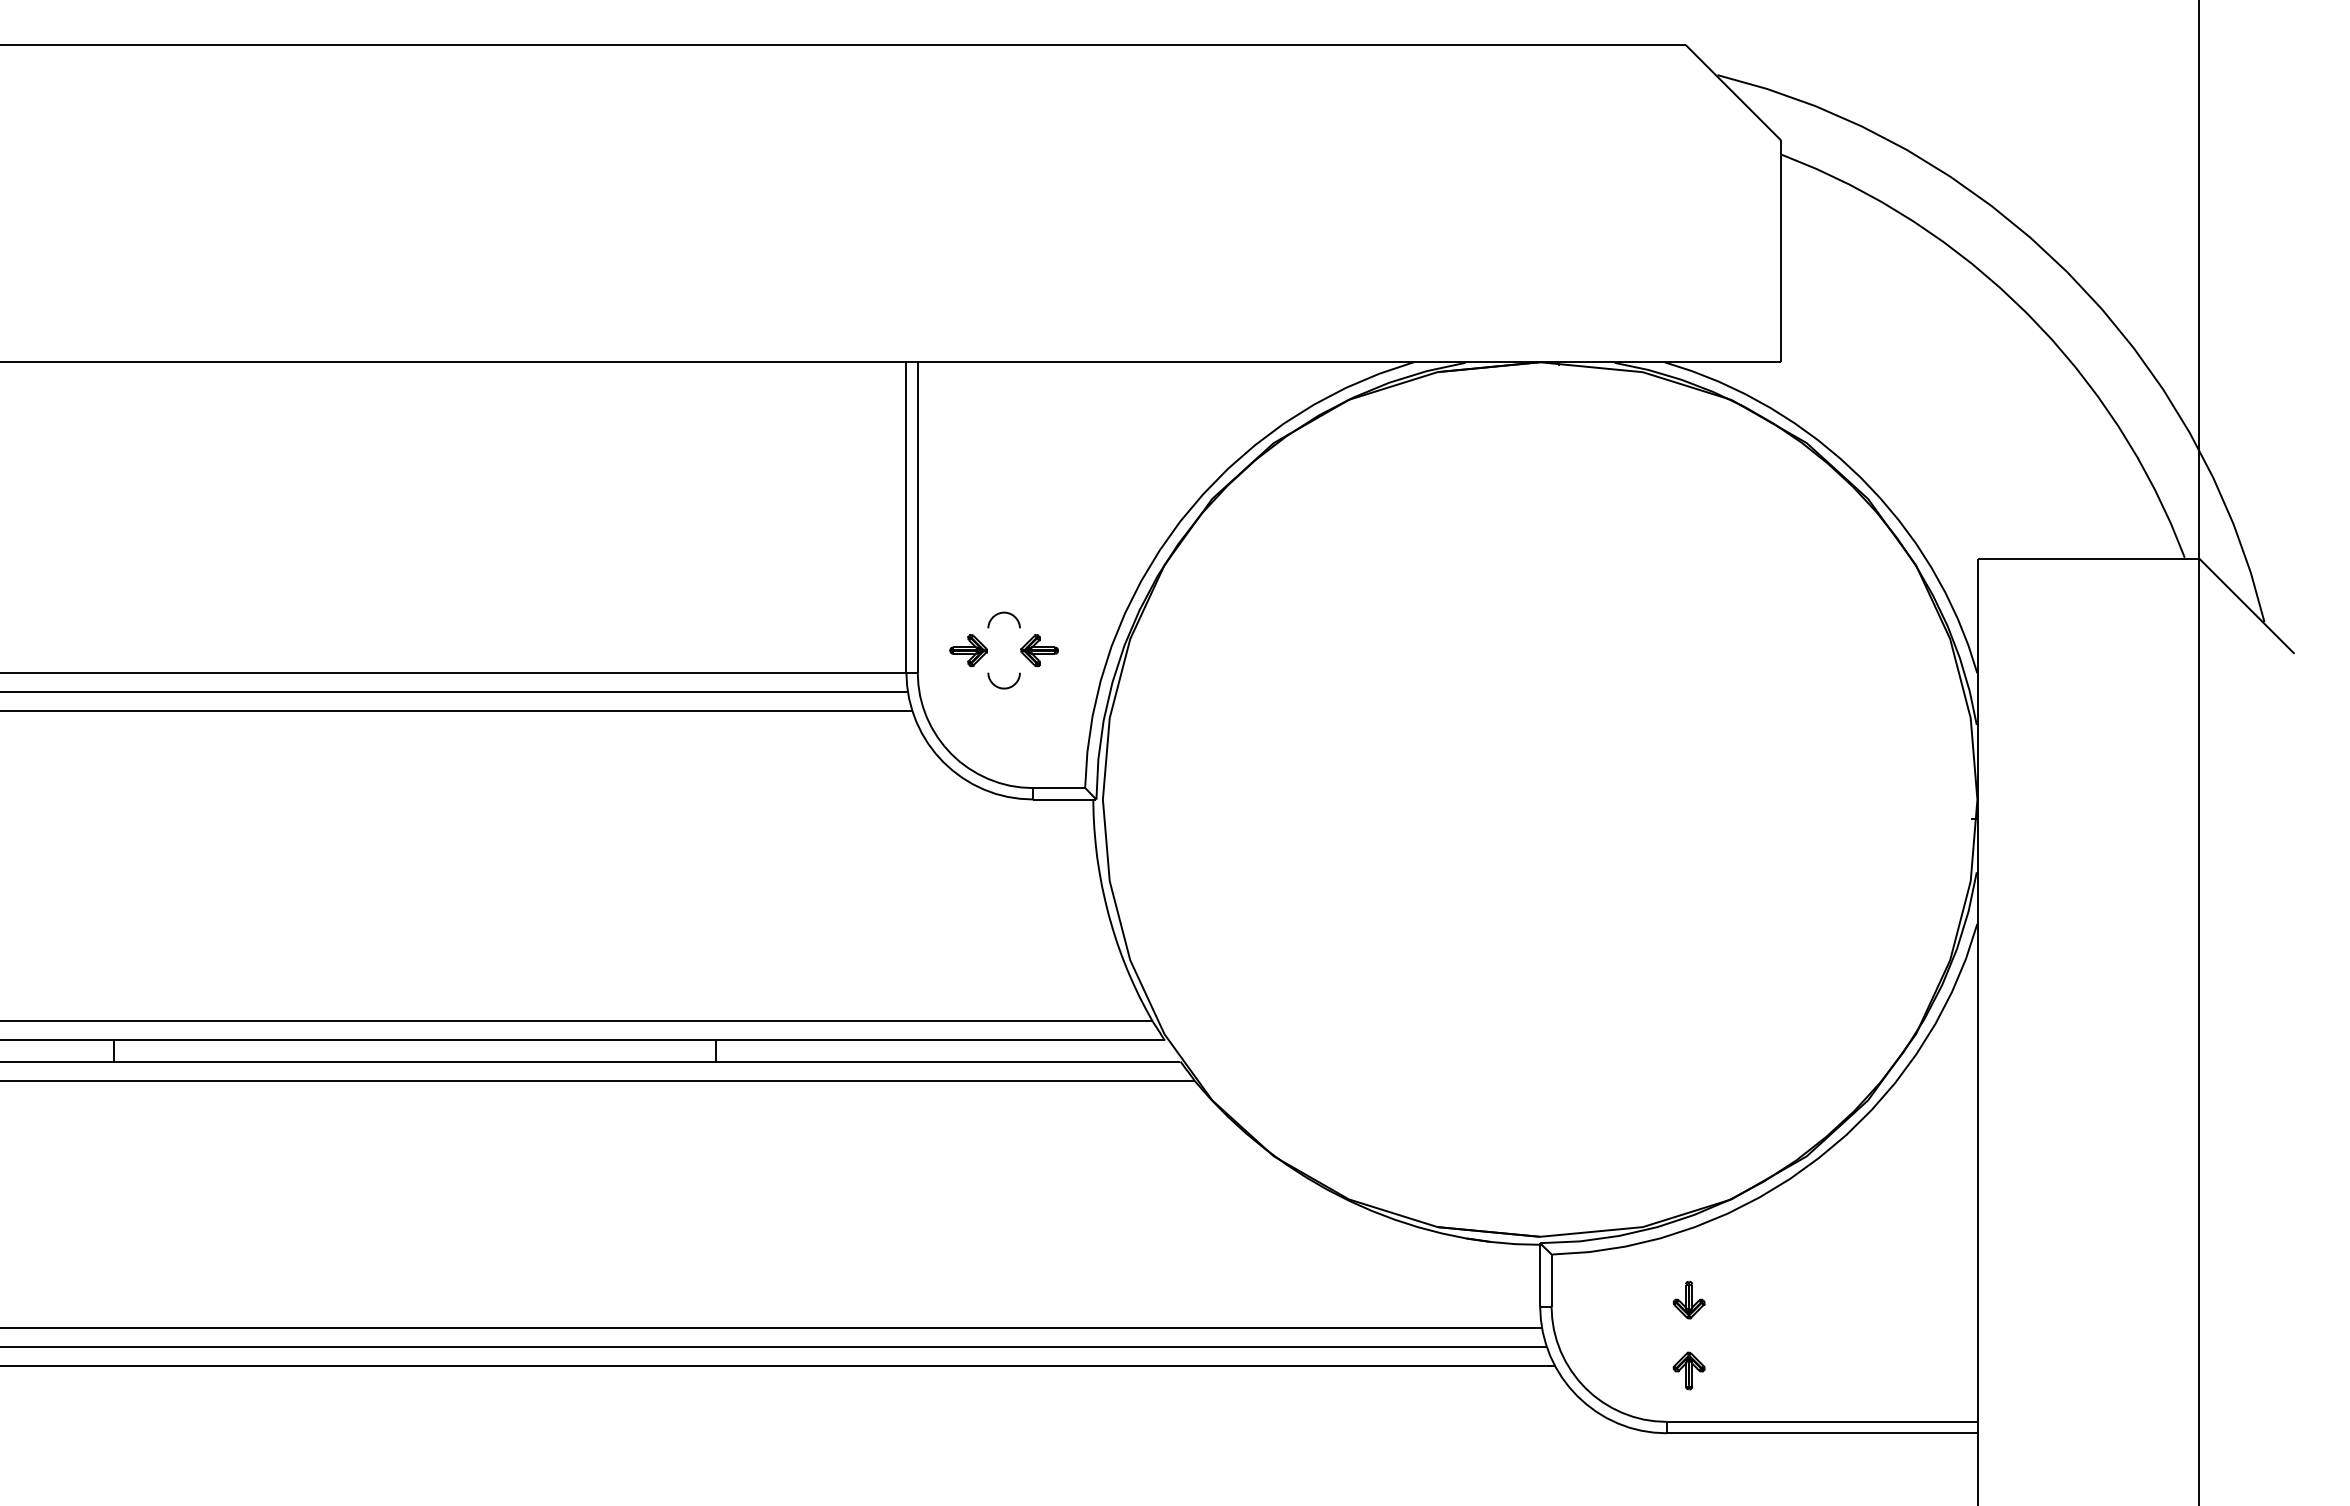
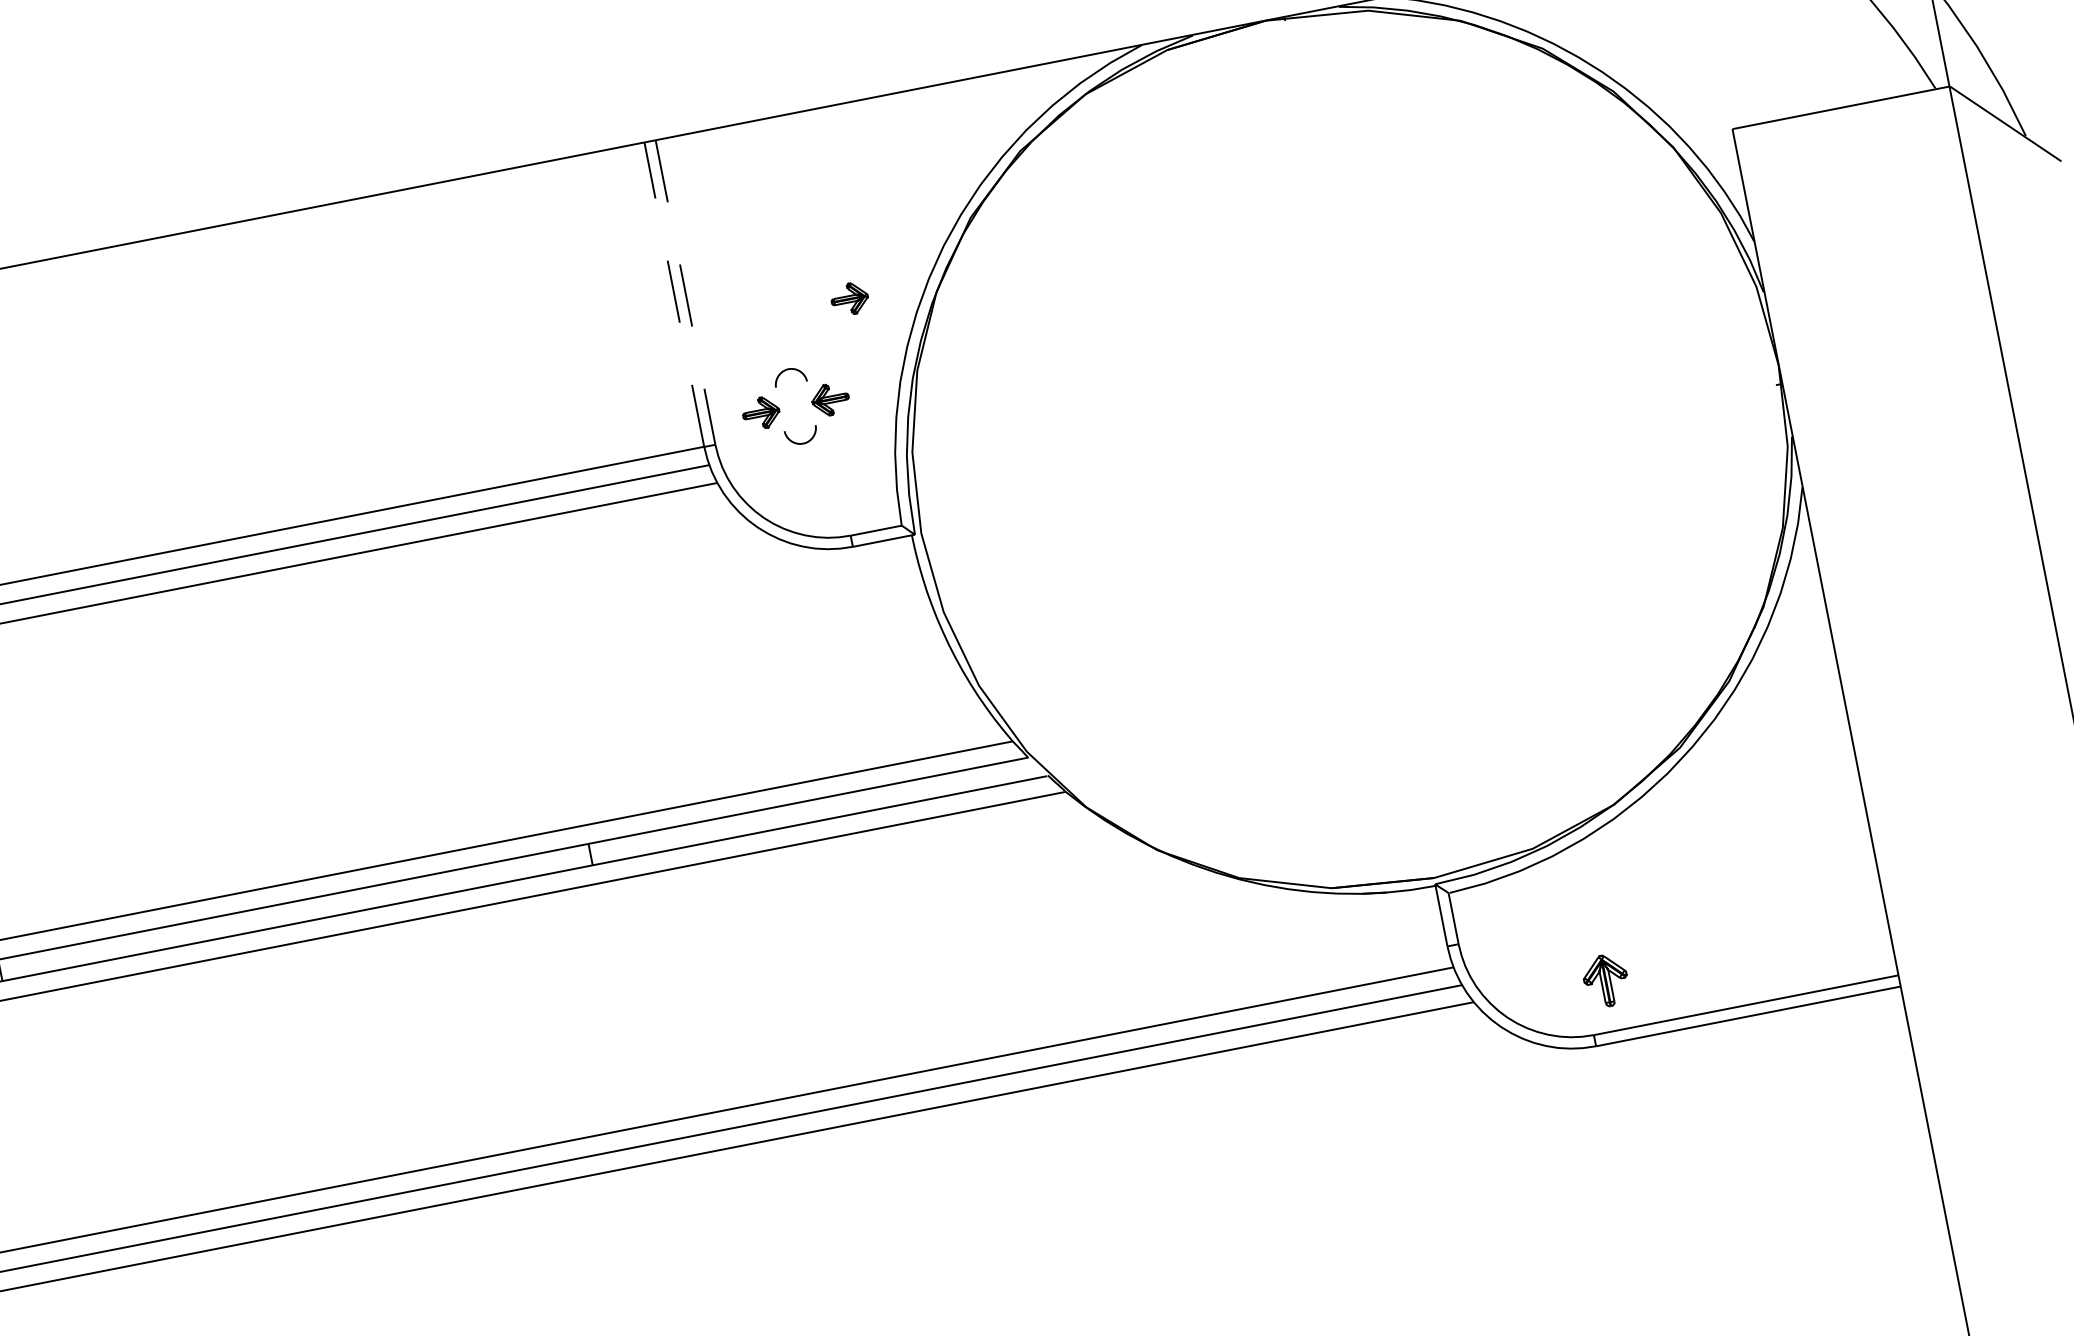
line: (906, 516) -> (674, 293), solid -> dashed
line: (917, 517) -> (685, 292), solid -> dashed
part: (1077, 555) -> (849, 299), added
part: (1688, 1300) -> (1591, 911), removed
part: (1688, 1370) -> (1605, 980), size x1.4

